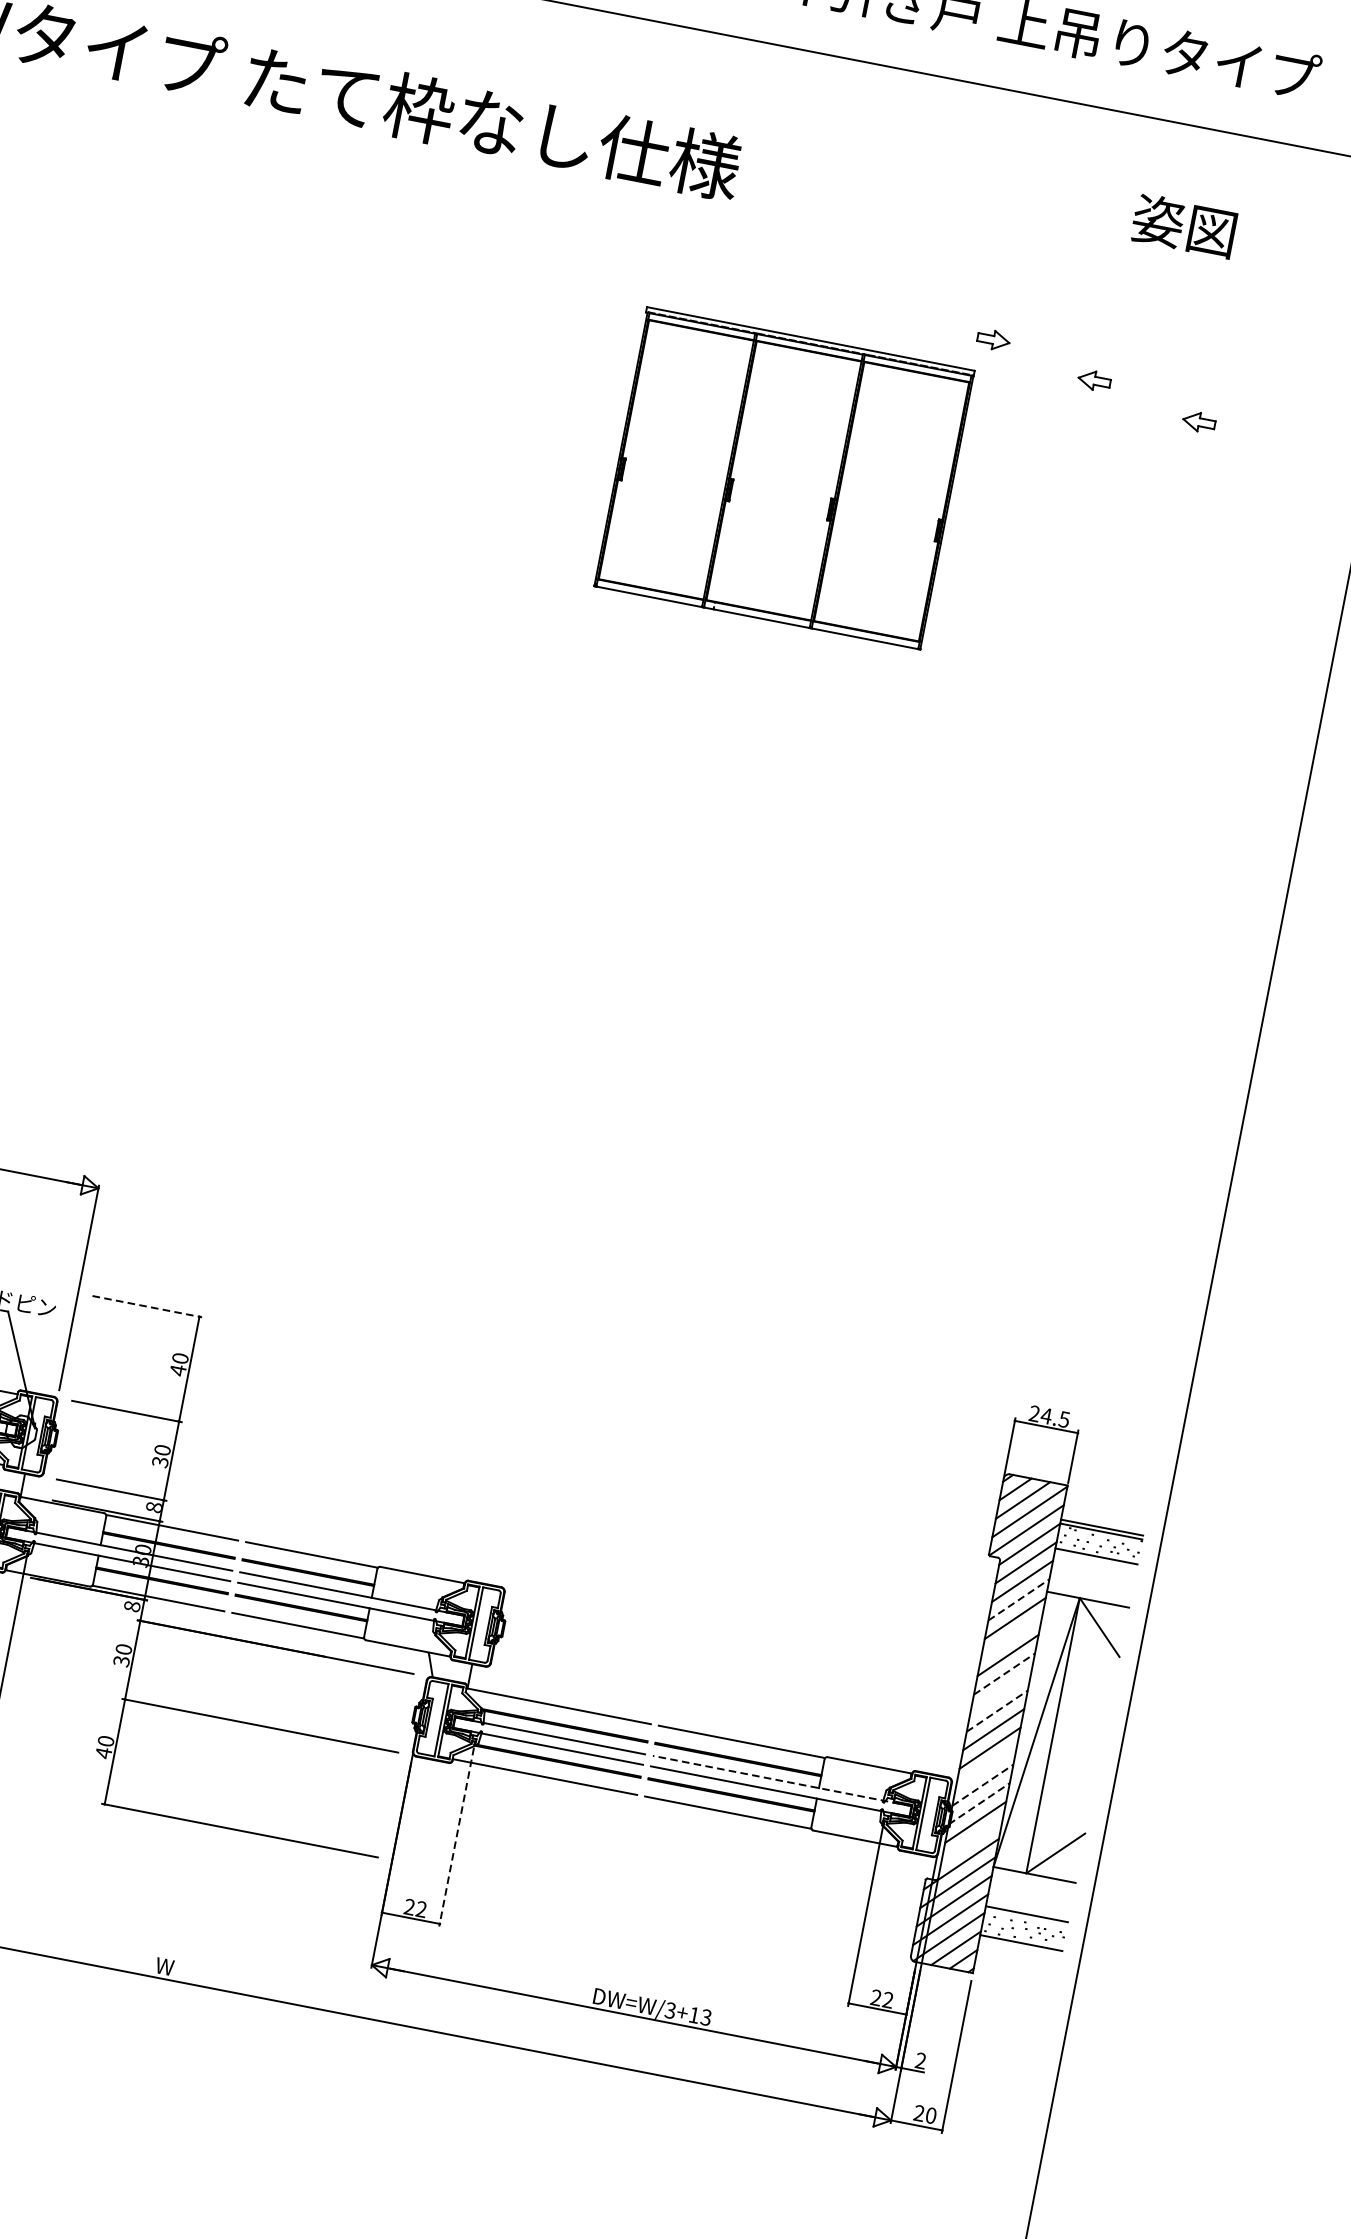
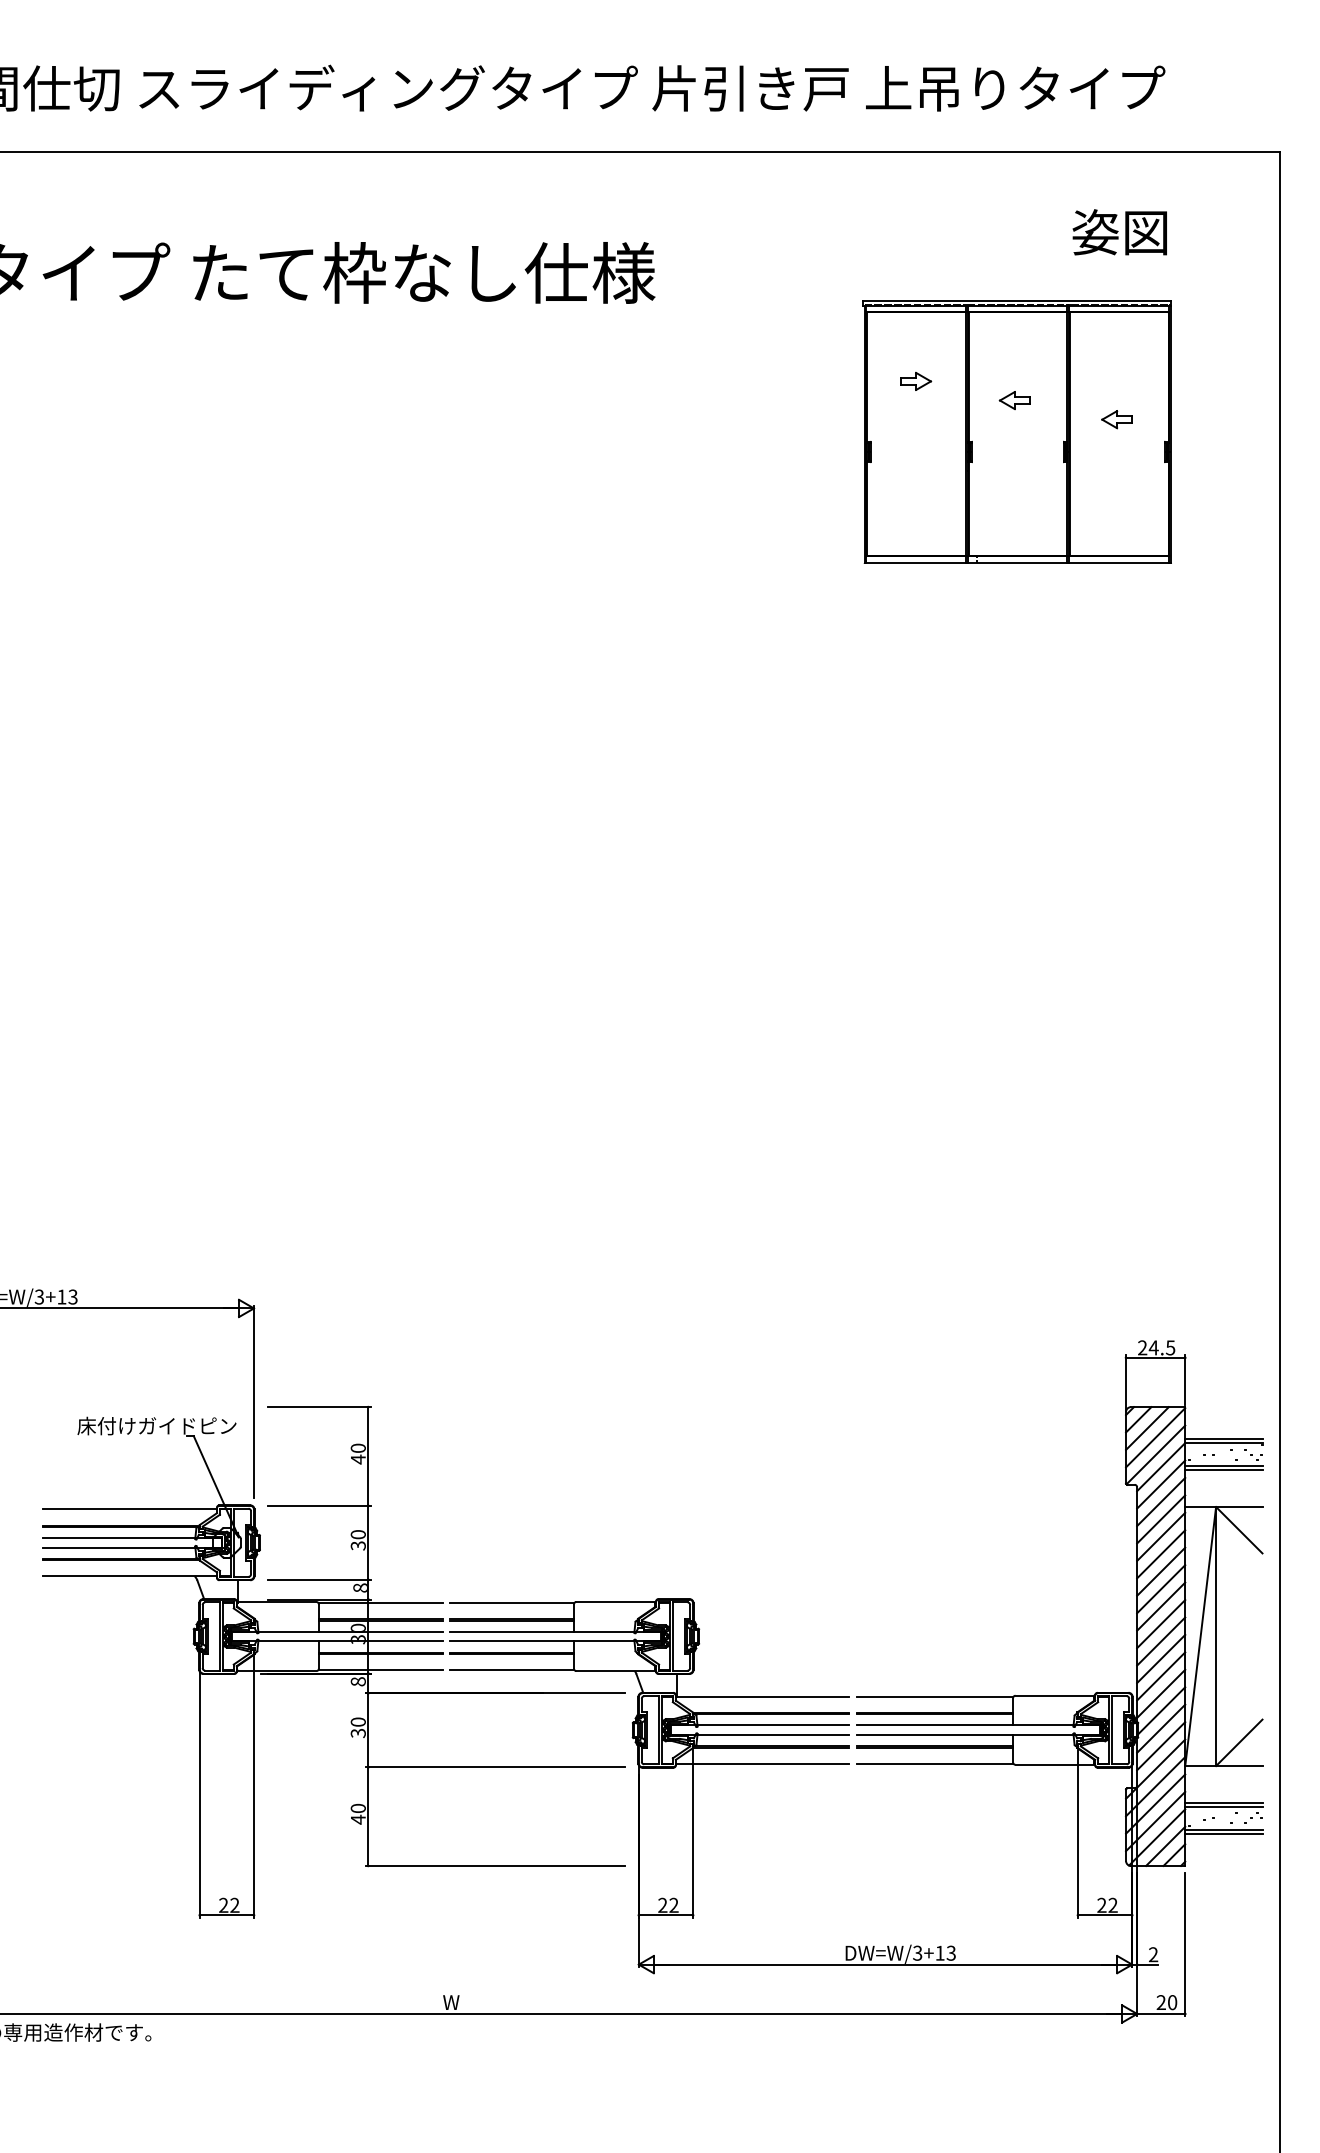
text: (1183, 226) -> (1119, 232), moved
part: (783, 477) -> (1016, 431), moved
line: (147, 1307) -> (319, 1407), dashed -> solid
line: (1095, 1560) -> (1223, 1470), added
line: (1019, 1600) -> (1161, 1519), dashed -> solid
line: (1011, 1637) -> (1161, 1554), added
line: (1004, 1673) -> (1161, 1588), dashed -> solid
line: (1001, 1692) -> (1161, 1606), added
line: (997, 1710) -> (1161, 1623), dashed -> solid
line: (986, 1766) -> (1161, 1676), added
line: (782, 1781) -> (978, 1725), dashed -> solid
line: (983, 1784) -> (1161, 1693), dashed -> solid
line: (979, 1803) -> (1161, 1710), dashed -> solid
line: (456, 1838) -> (693, 1834), dashed -> solid
line: (972, 1841) -> (1161, 1746), added
line: (1025, 1917) -> (1223, 1806), added
line: (1020, 1946) -> (1223, 1833), added

